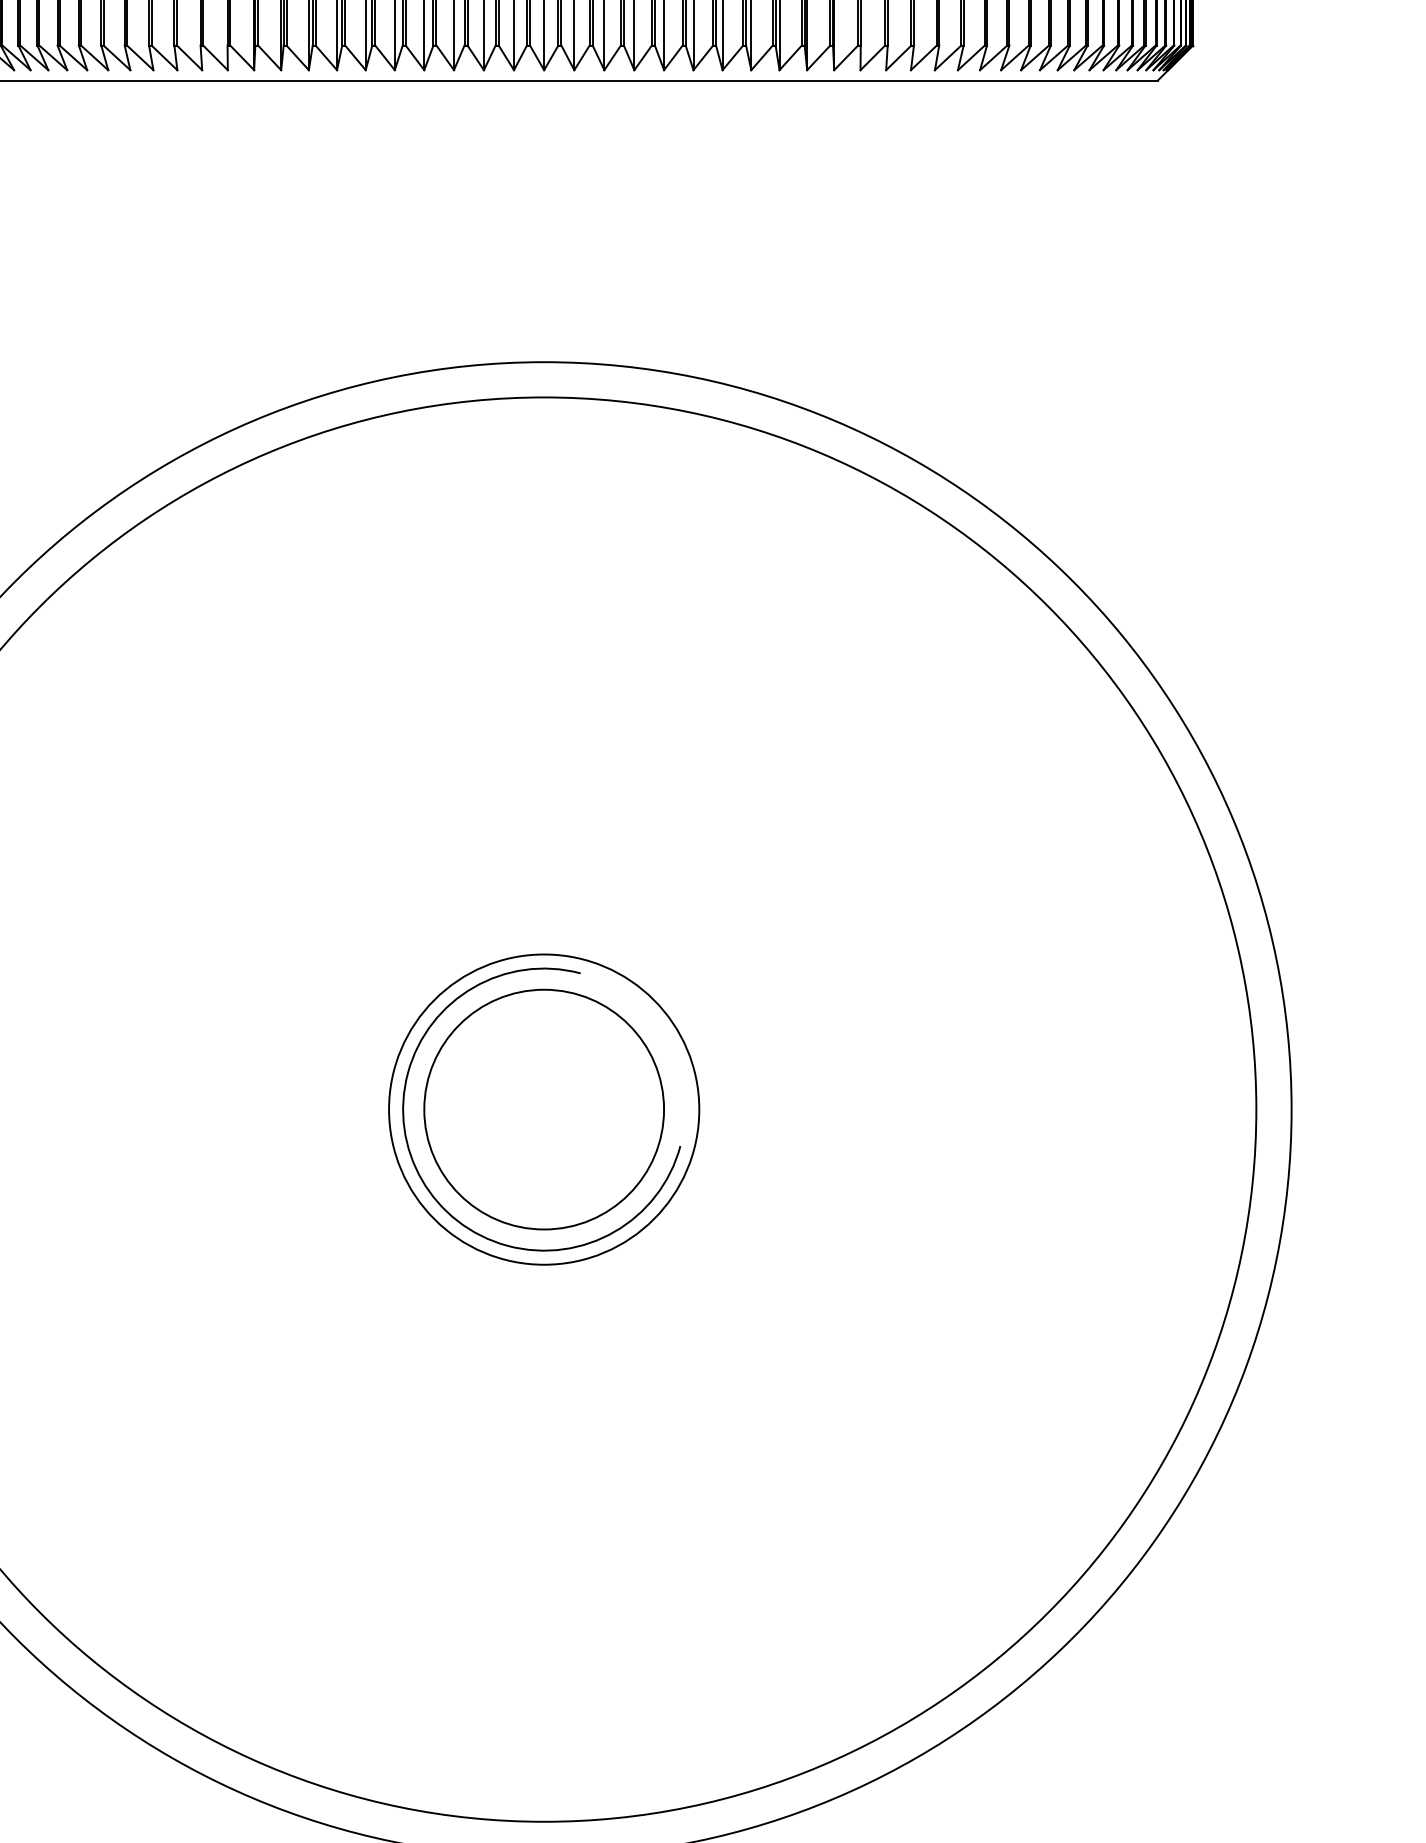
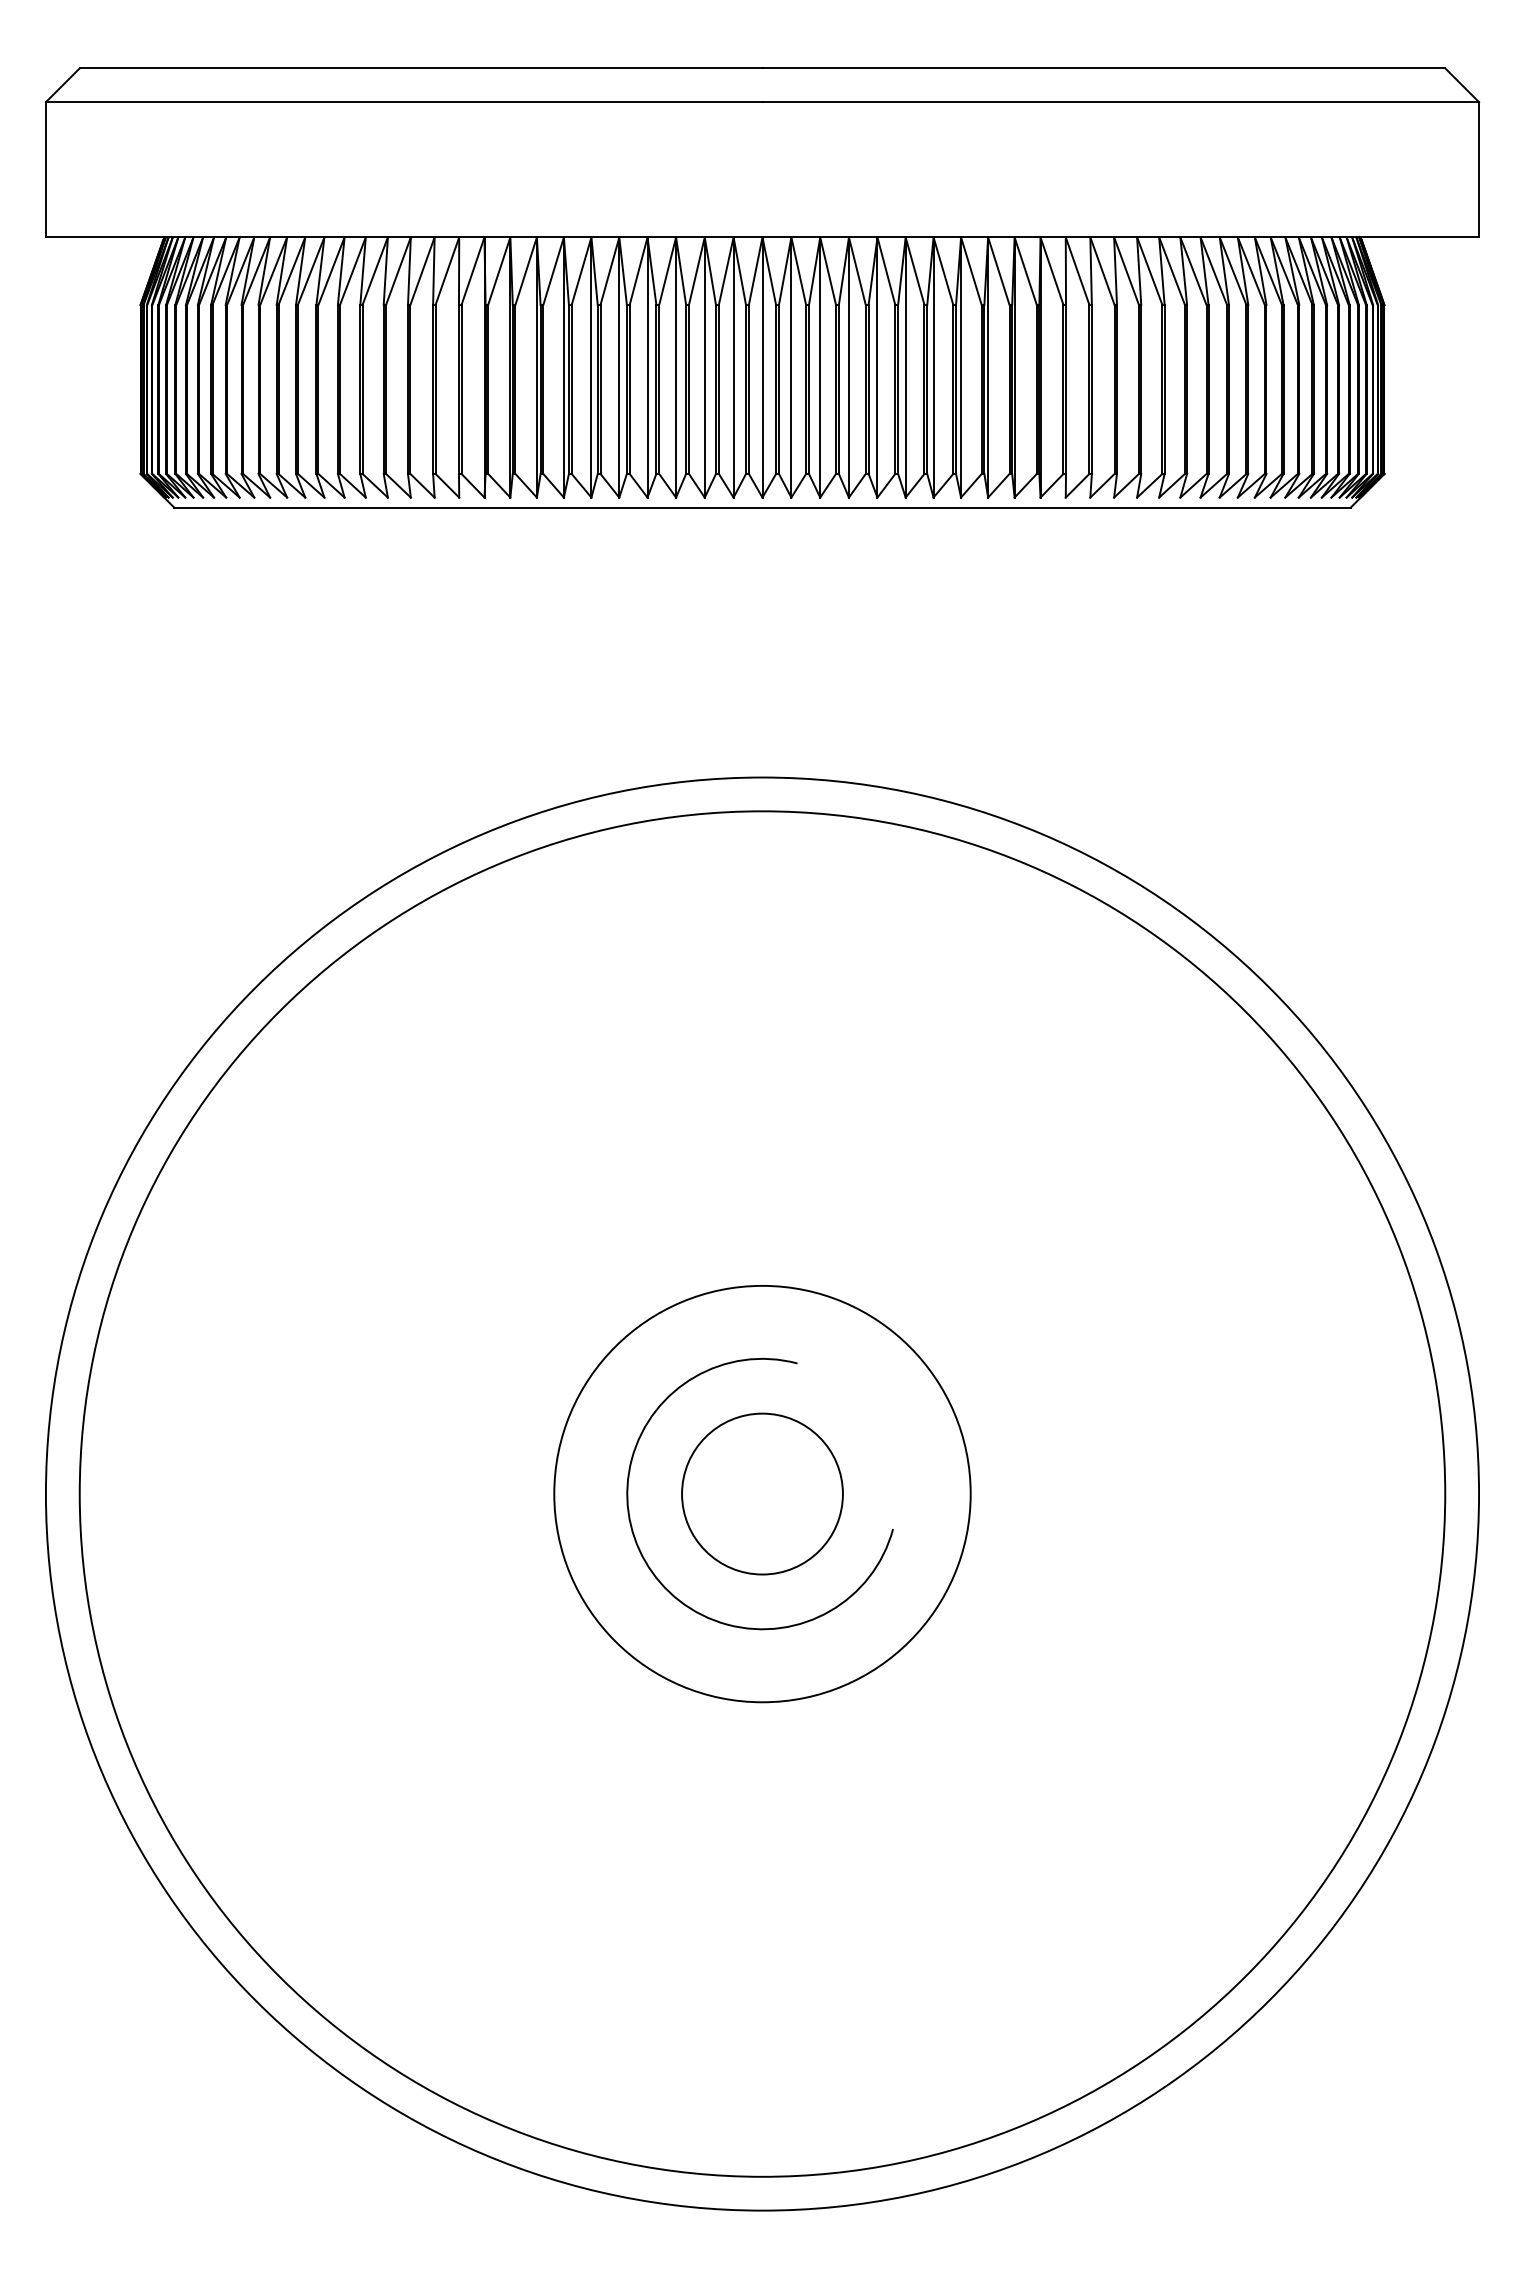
circle: (544, 1109) -> (762, 1493), size x1.4
circle: (544, 1110) -> (762, 1494), size x0.7

